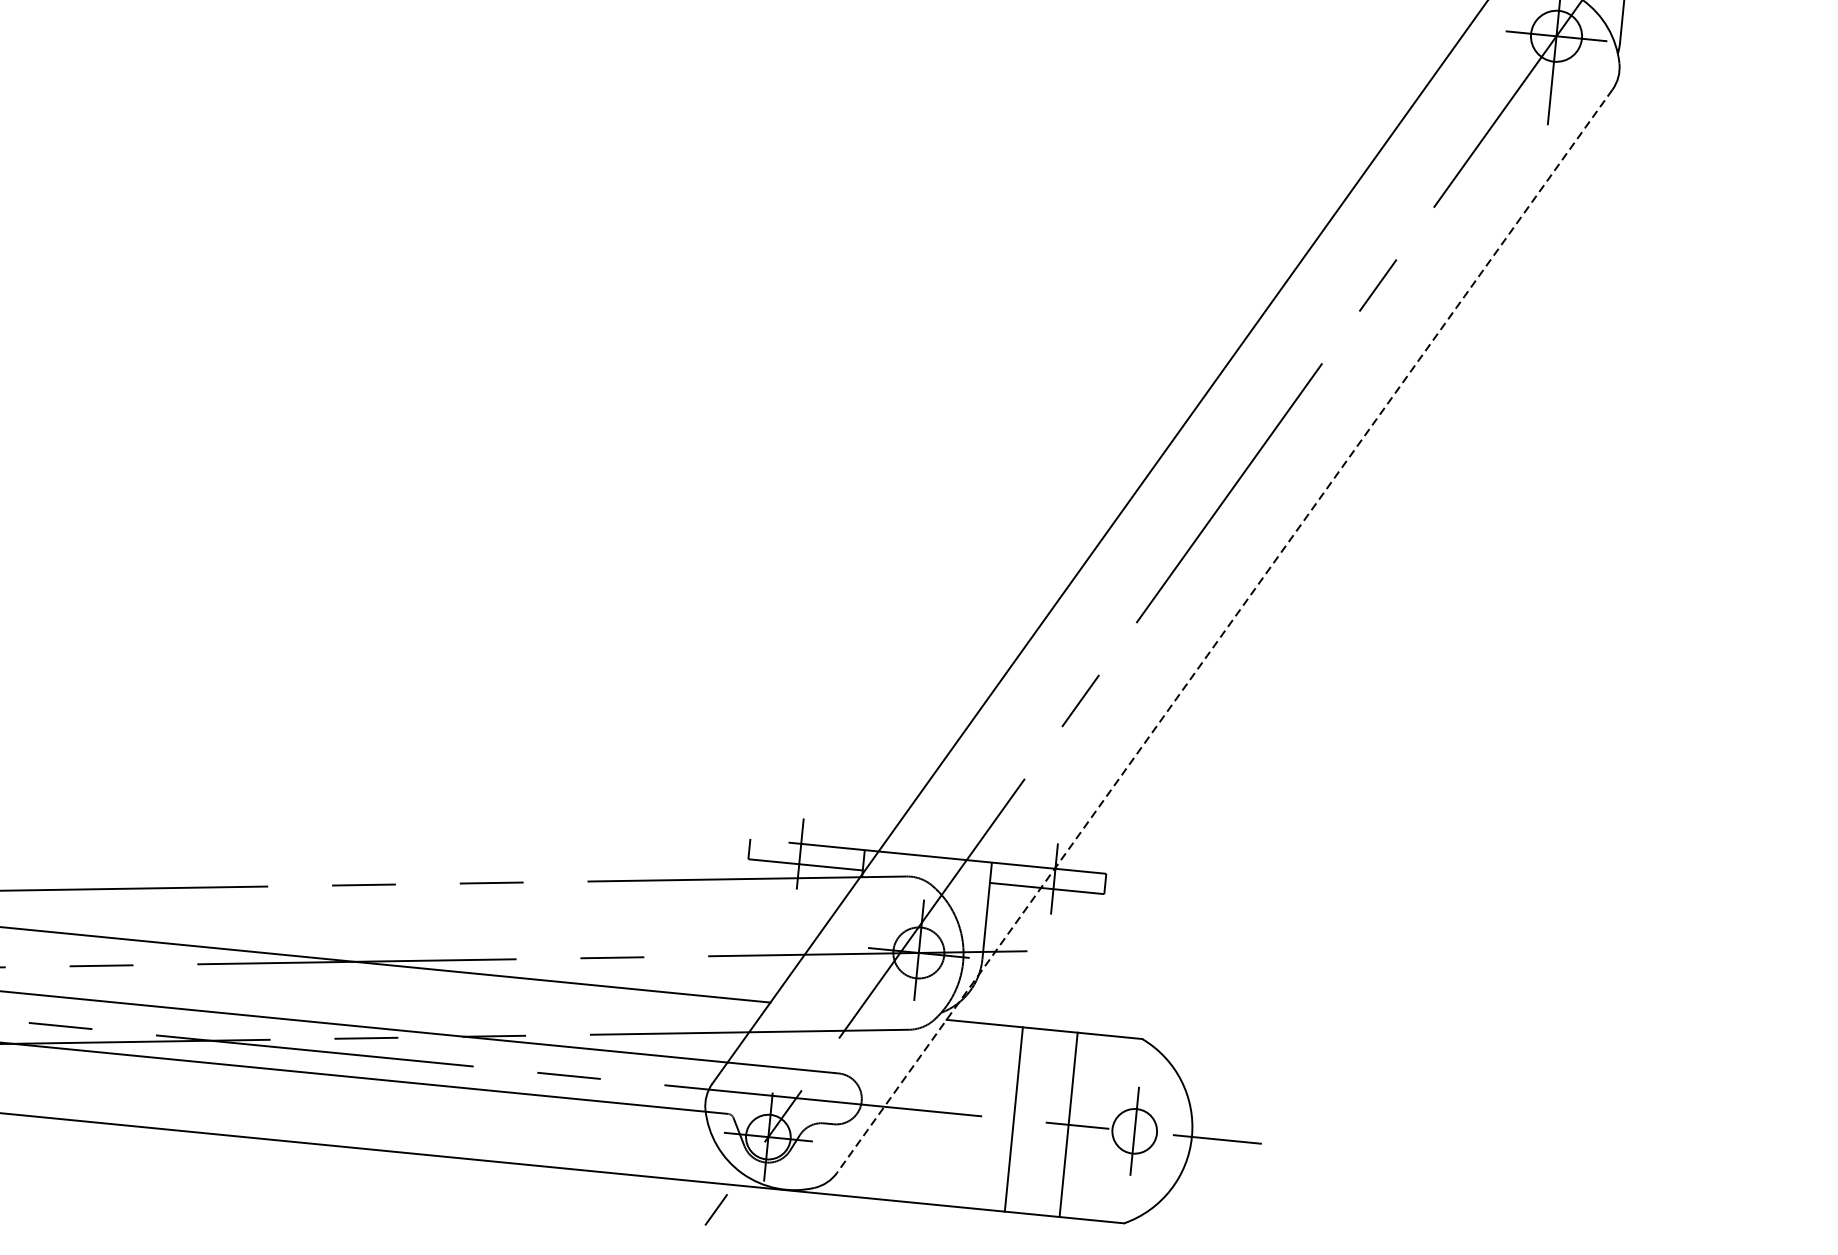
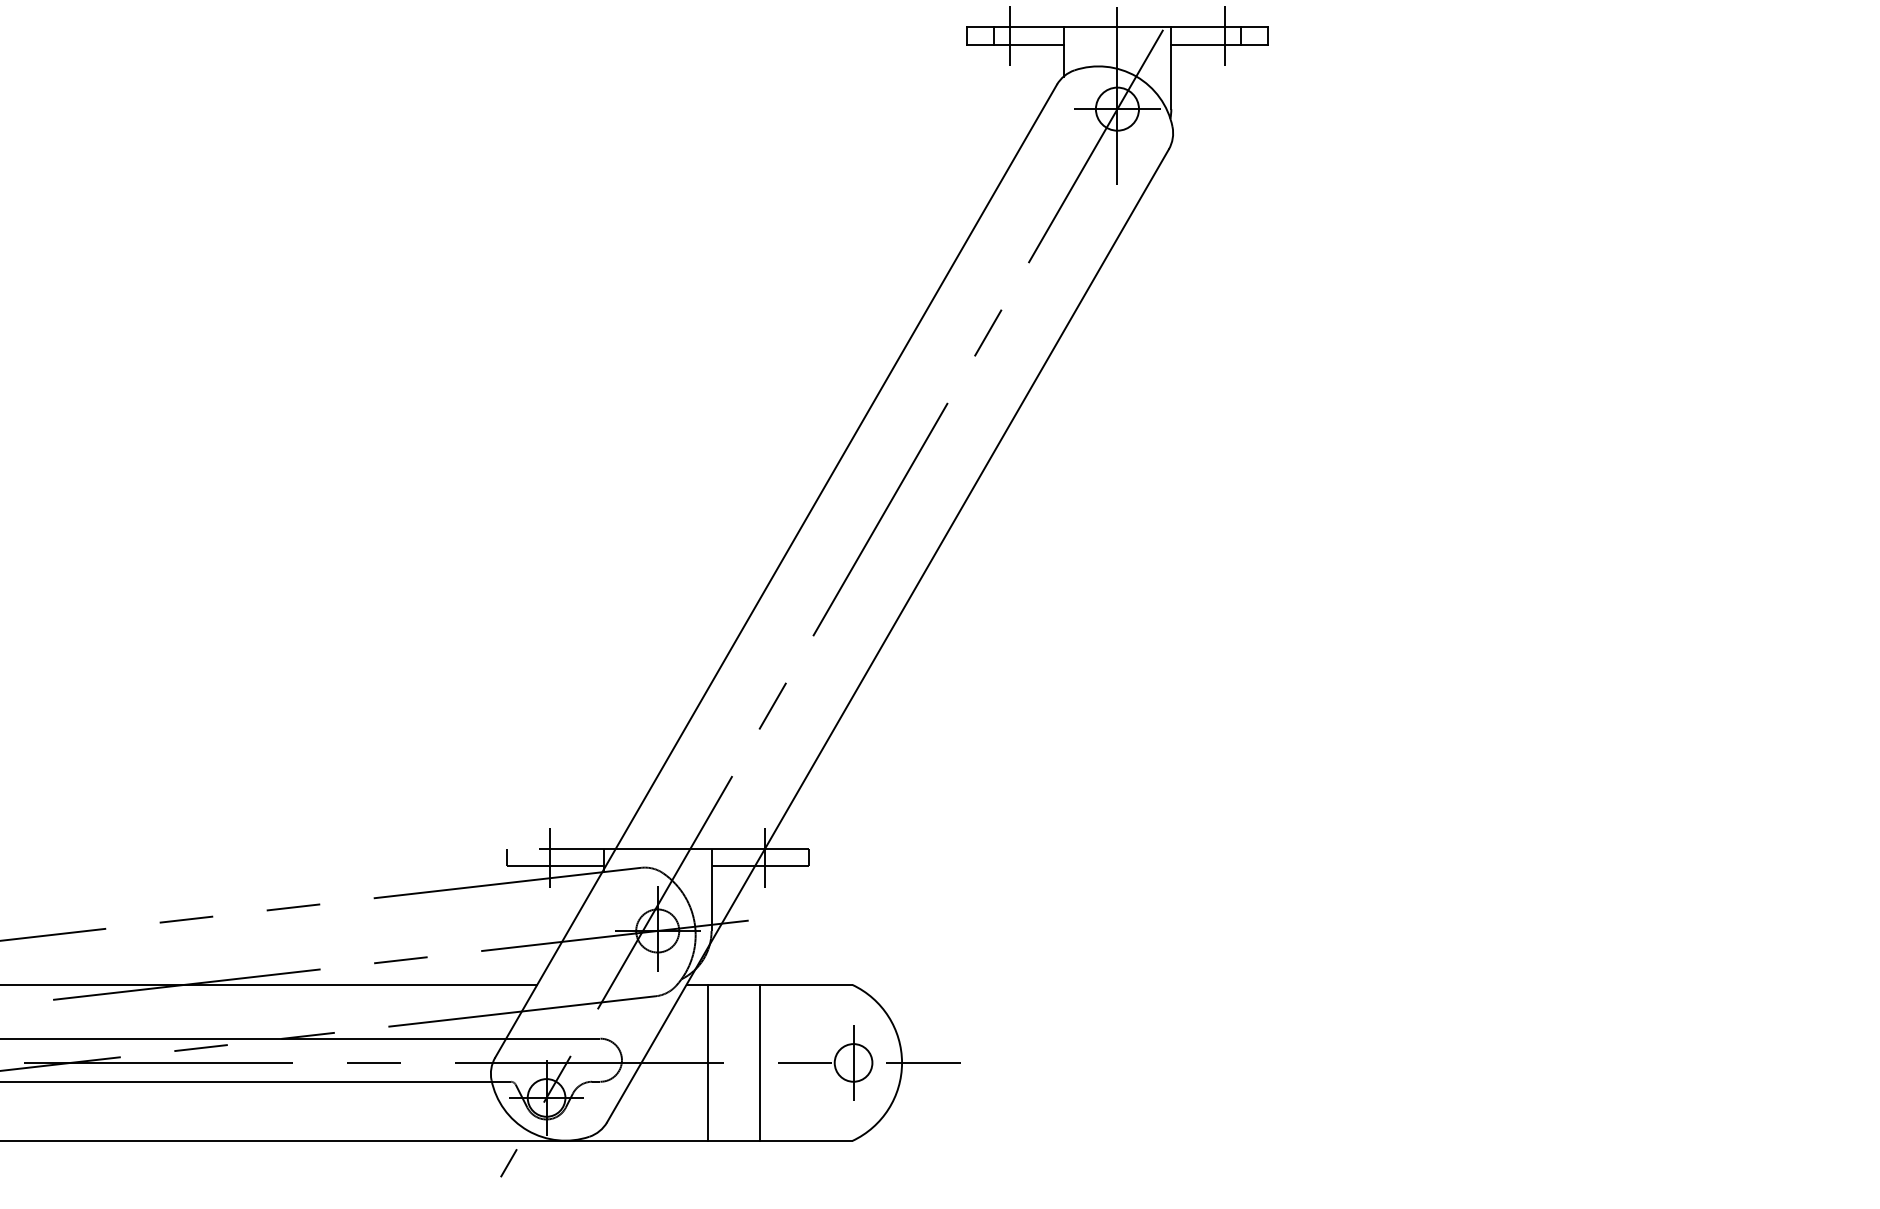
line: (1225, 630) -> (888, 635), dashed -> solid
line: (1014, 1119) -> (708, 1062), moved
line: (1068, 1124) -> (759, 1062), moved

